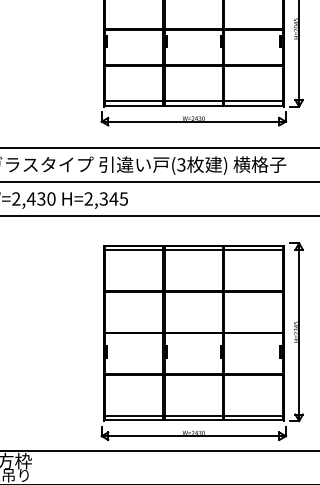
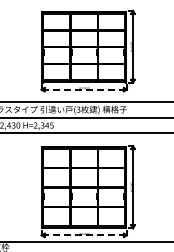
line: (194, 121) -> (84, 89), solid -> dashed
line: (194, 436) -> (84, 235), solid -> dashed

